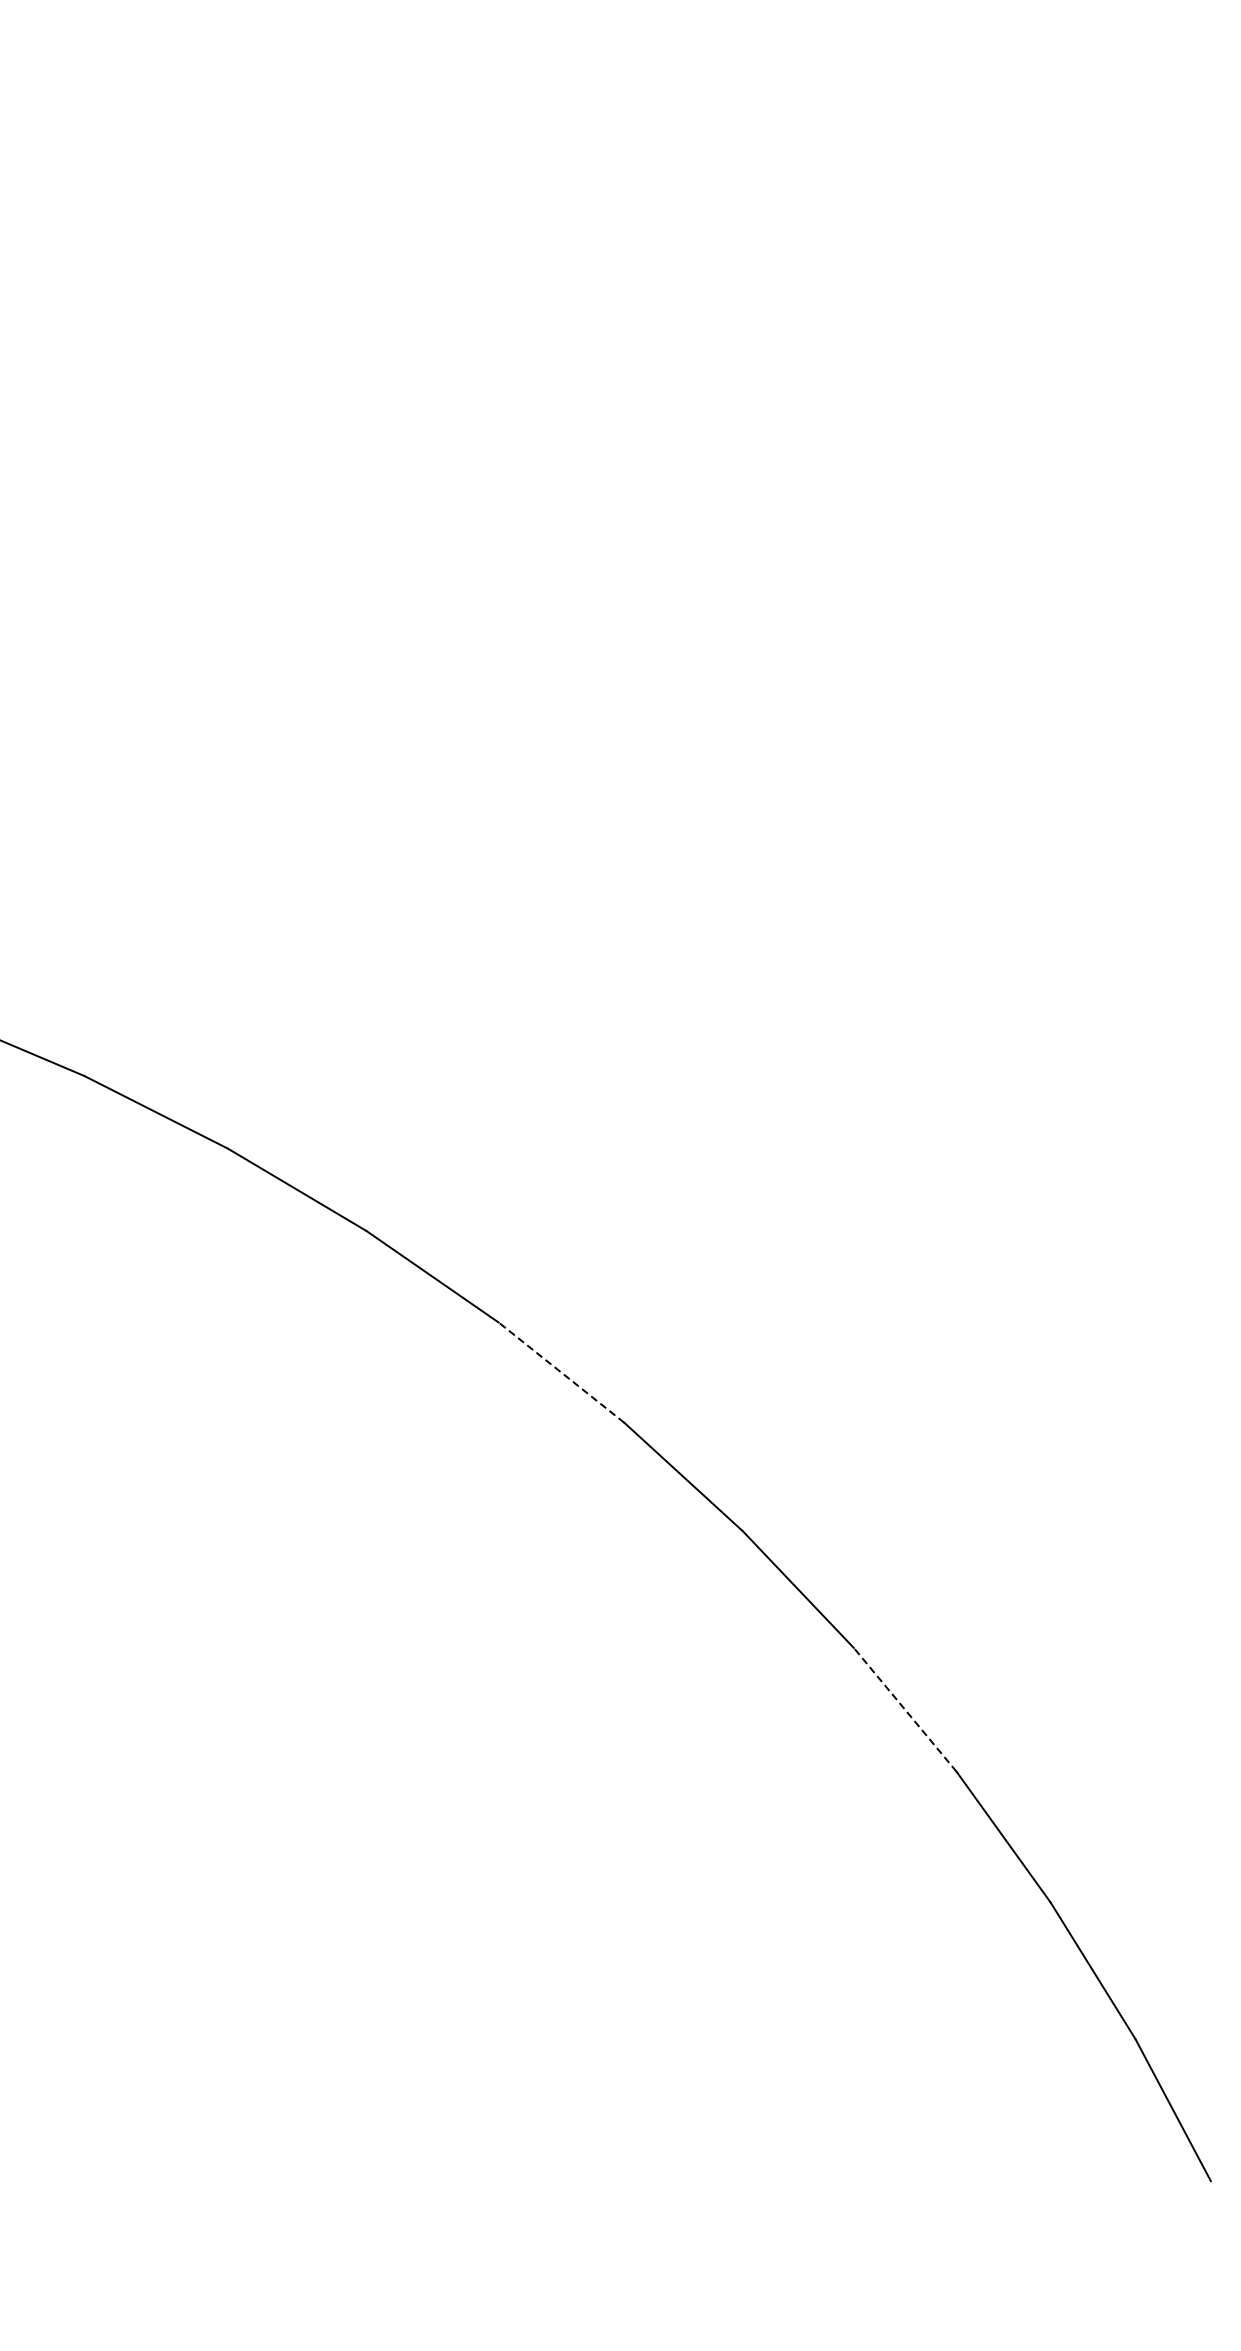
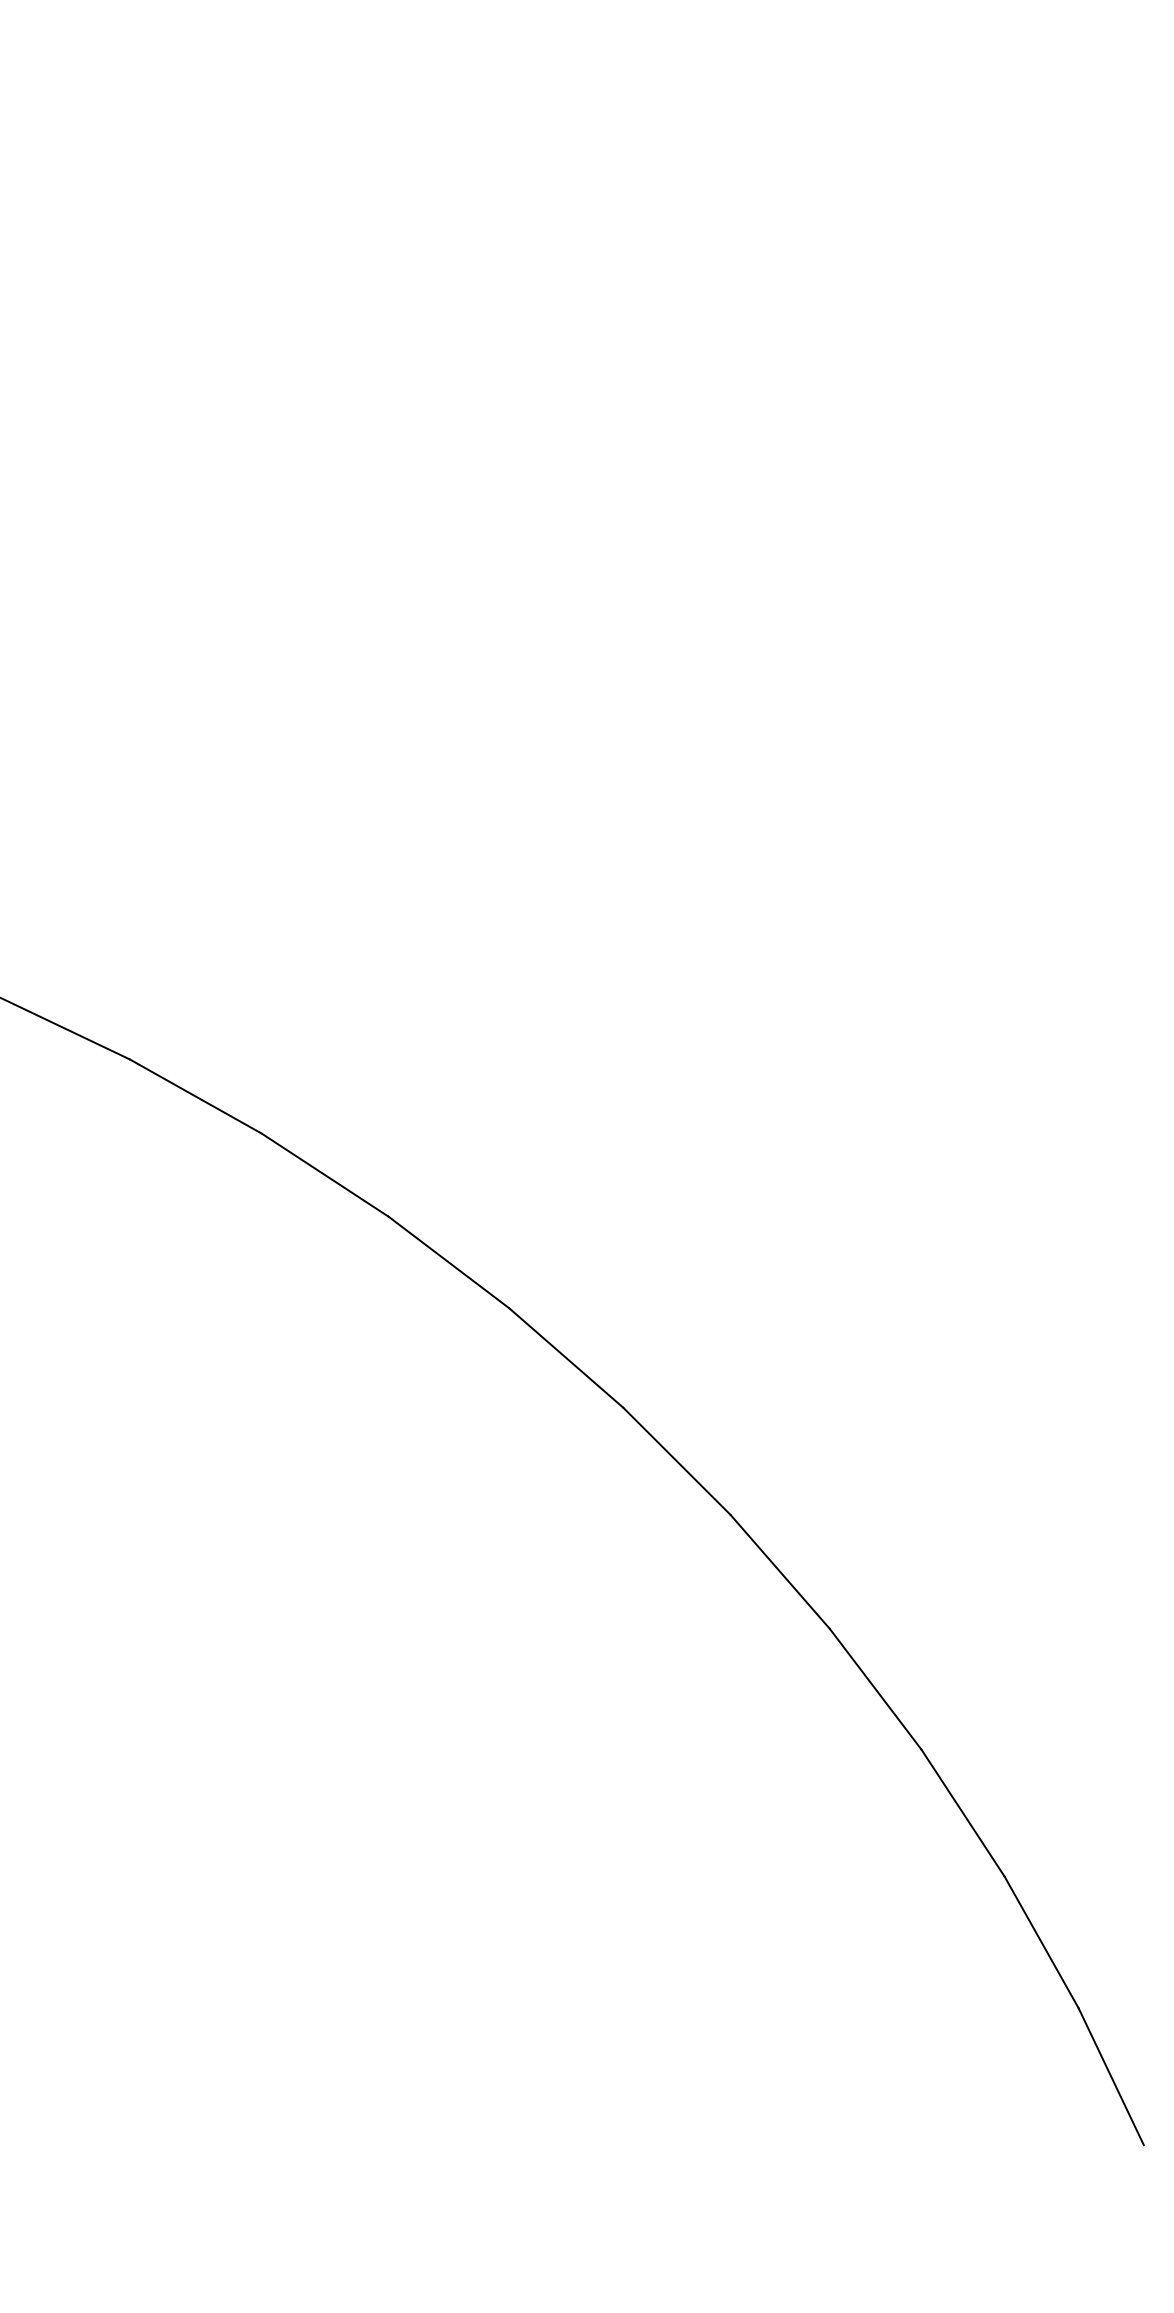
line: (561, 1372) -> (566, 1357), dashed -> solid
line: (905, 1710) -> (875, 1689), dashed -> solid

